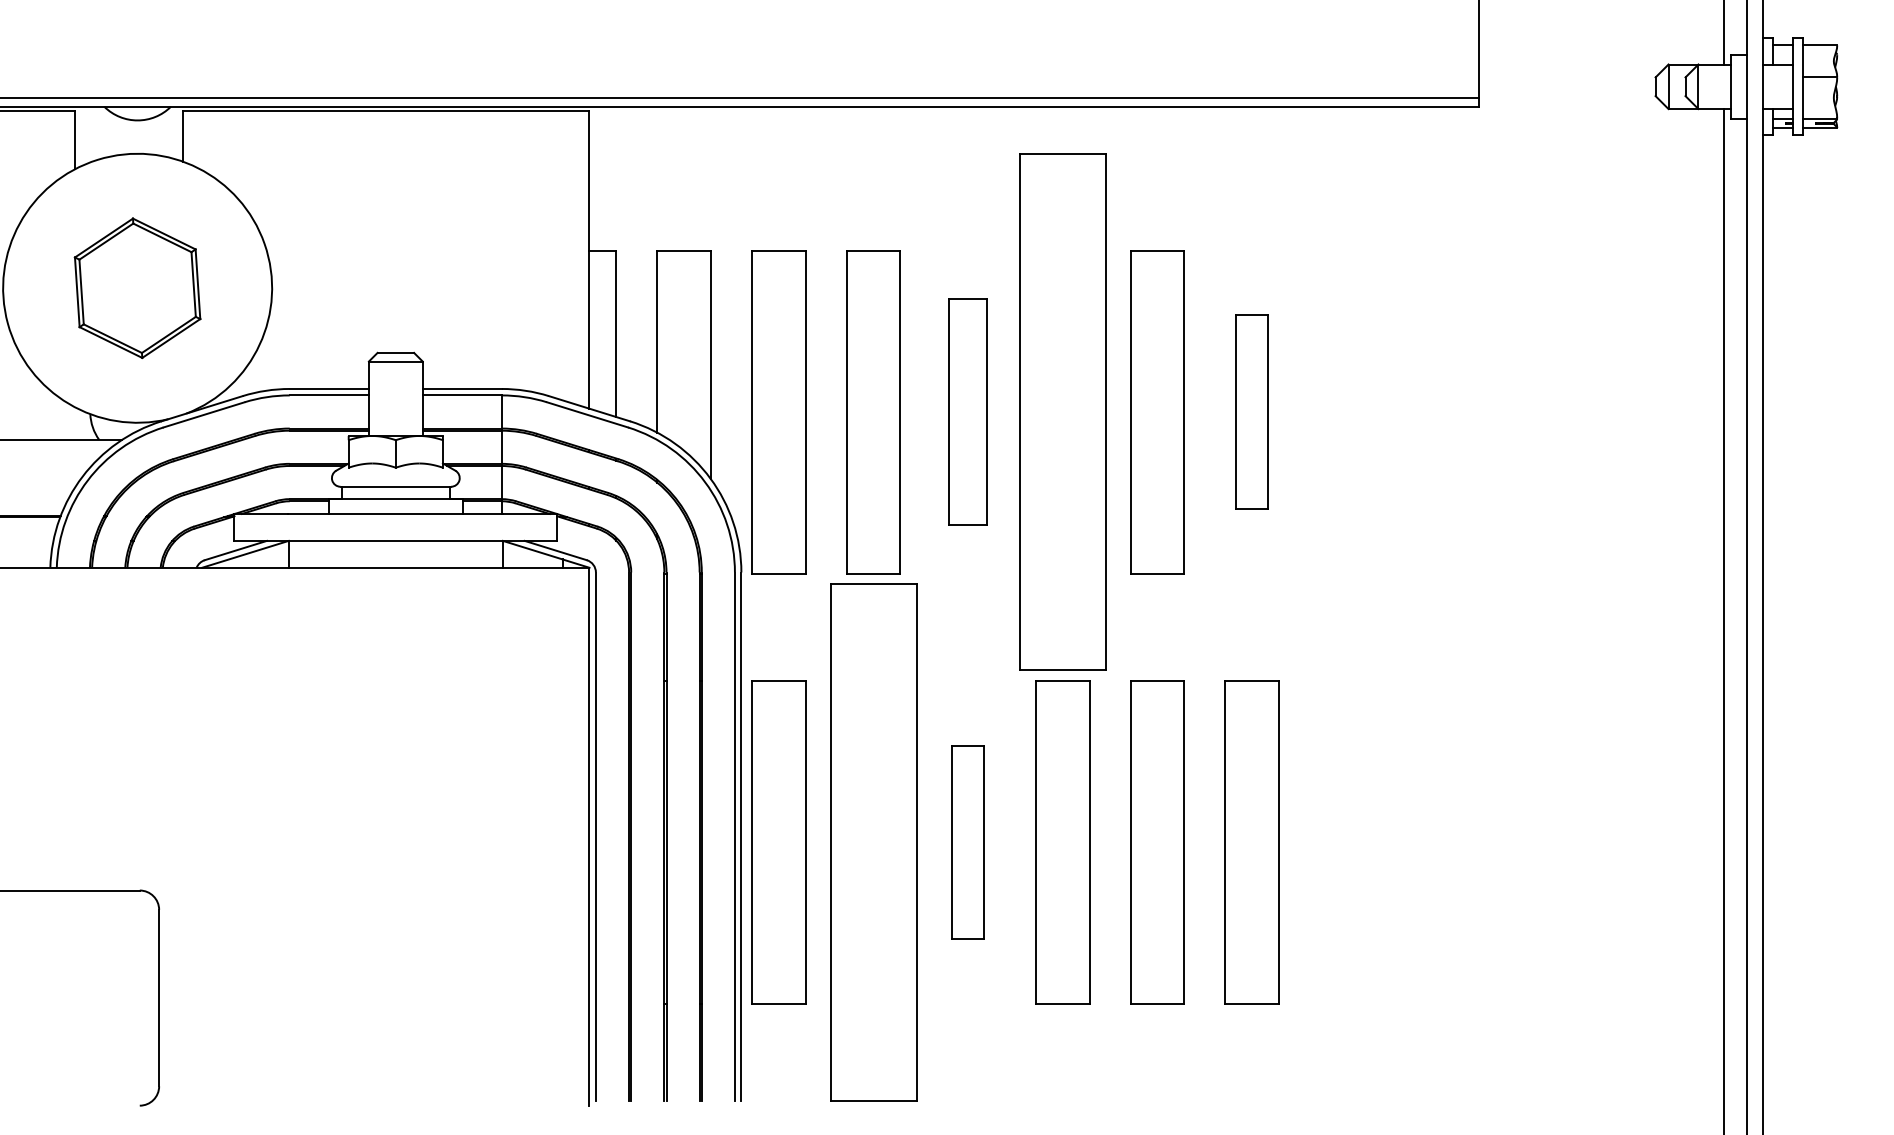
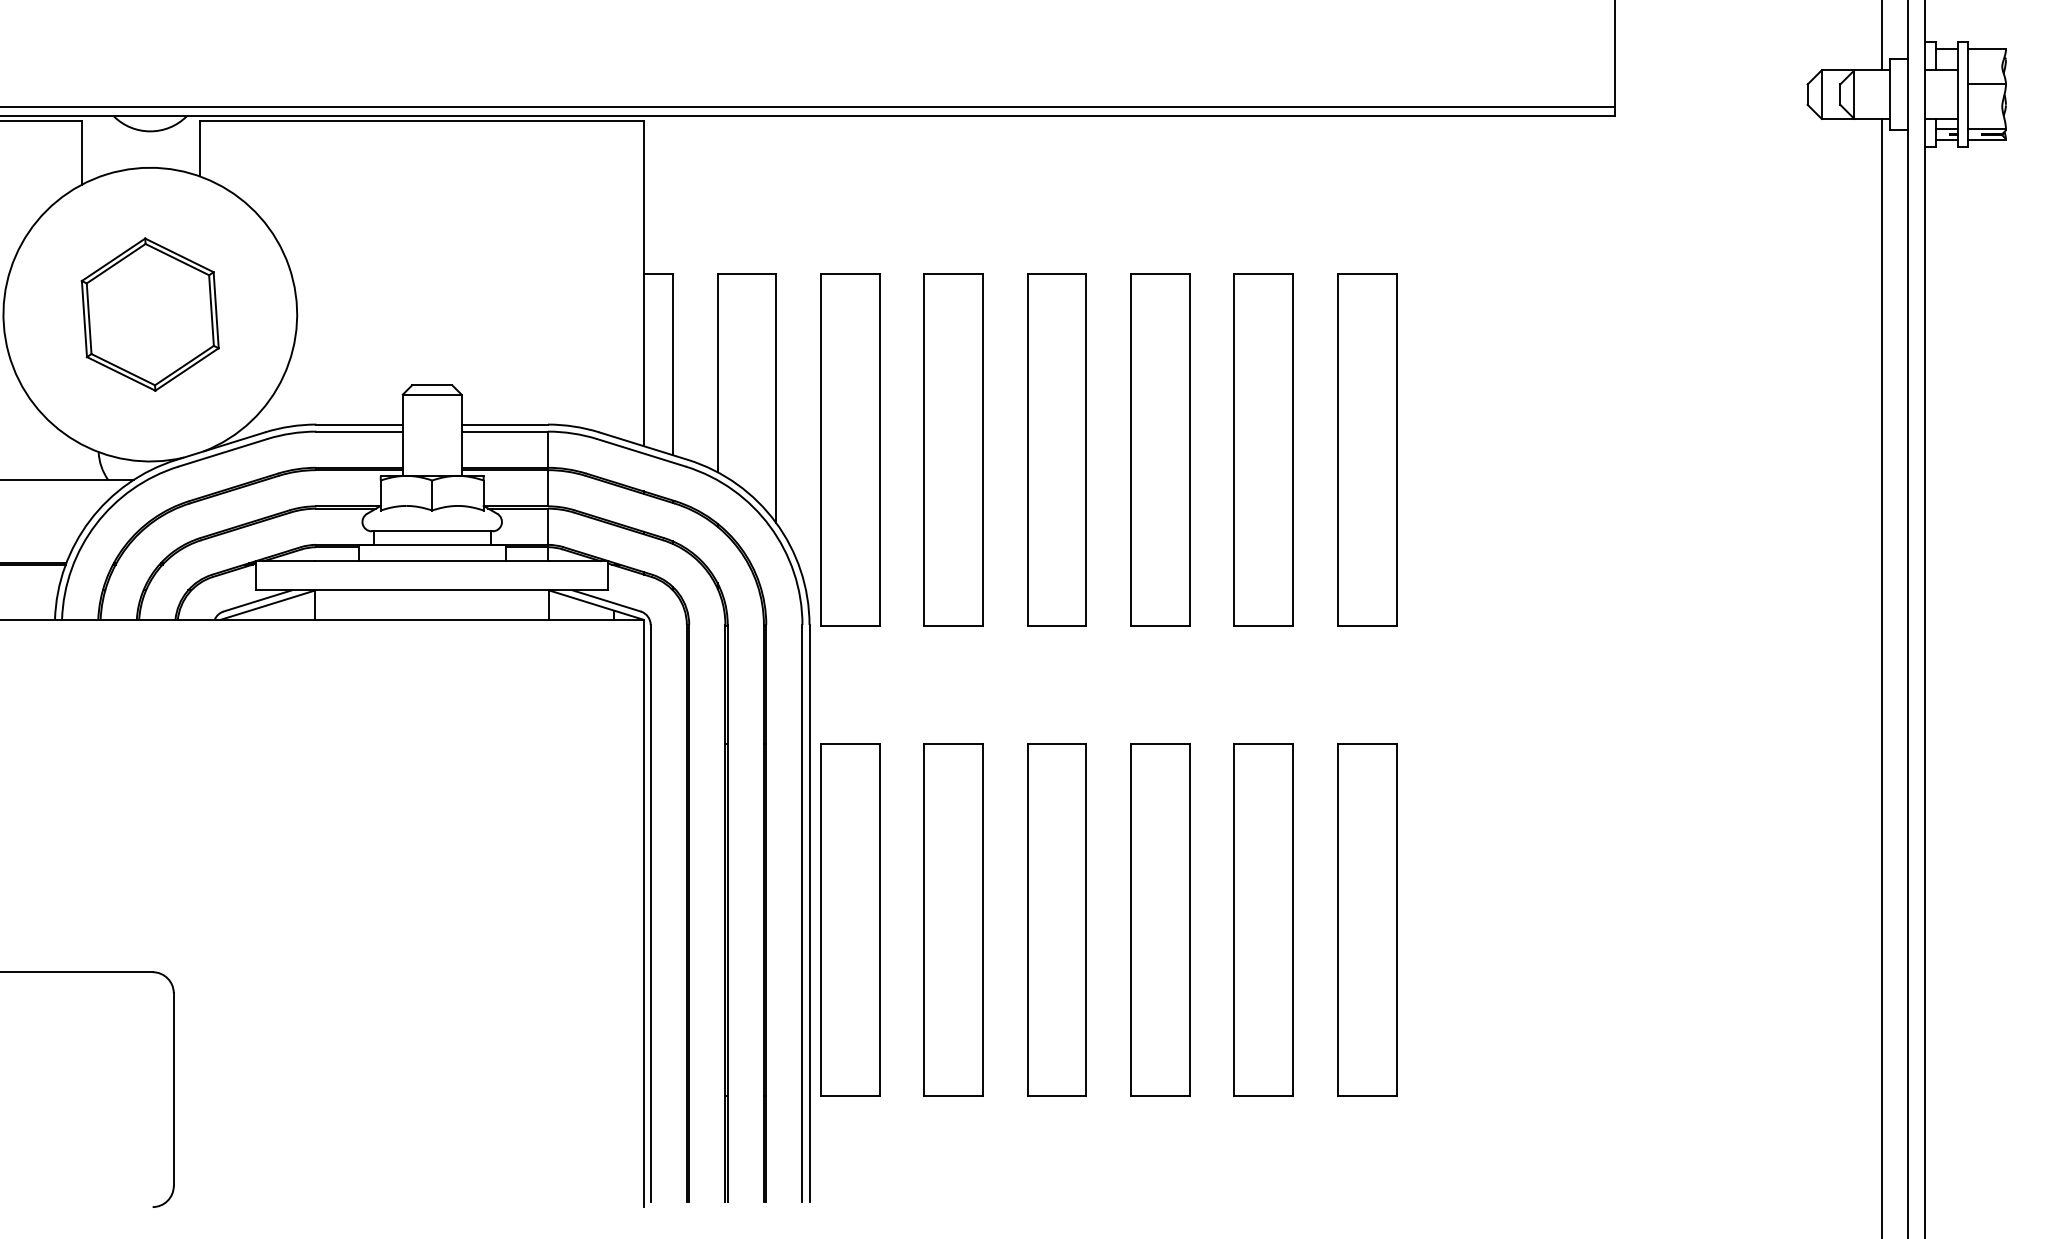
part: (967, 411) -> (1056, 449), size x1.43
part: (1062, 411) -> (1160, 449), size x0.62
part: (1252, 411) -> (1367, 449), size x1.67
part: (873, 842) -> (953, 919), size x0.62
part: (967, 842) -> (1056, 919), size x1.67

